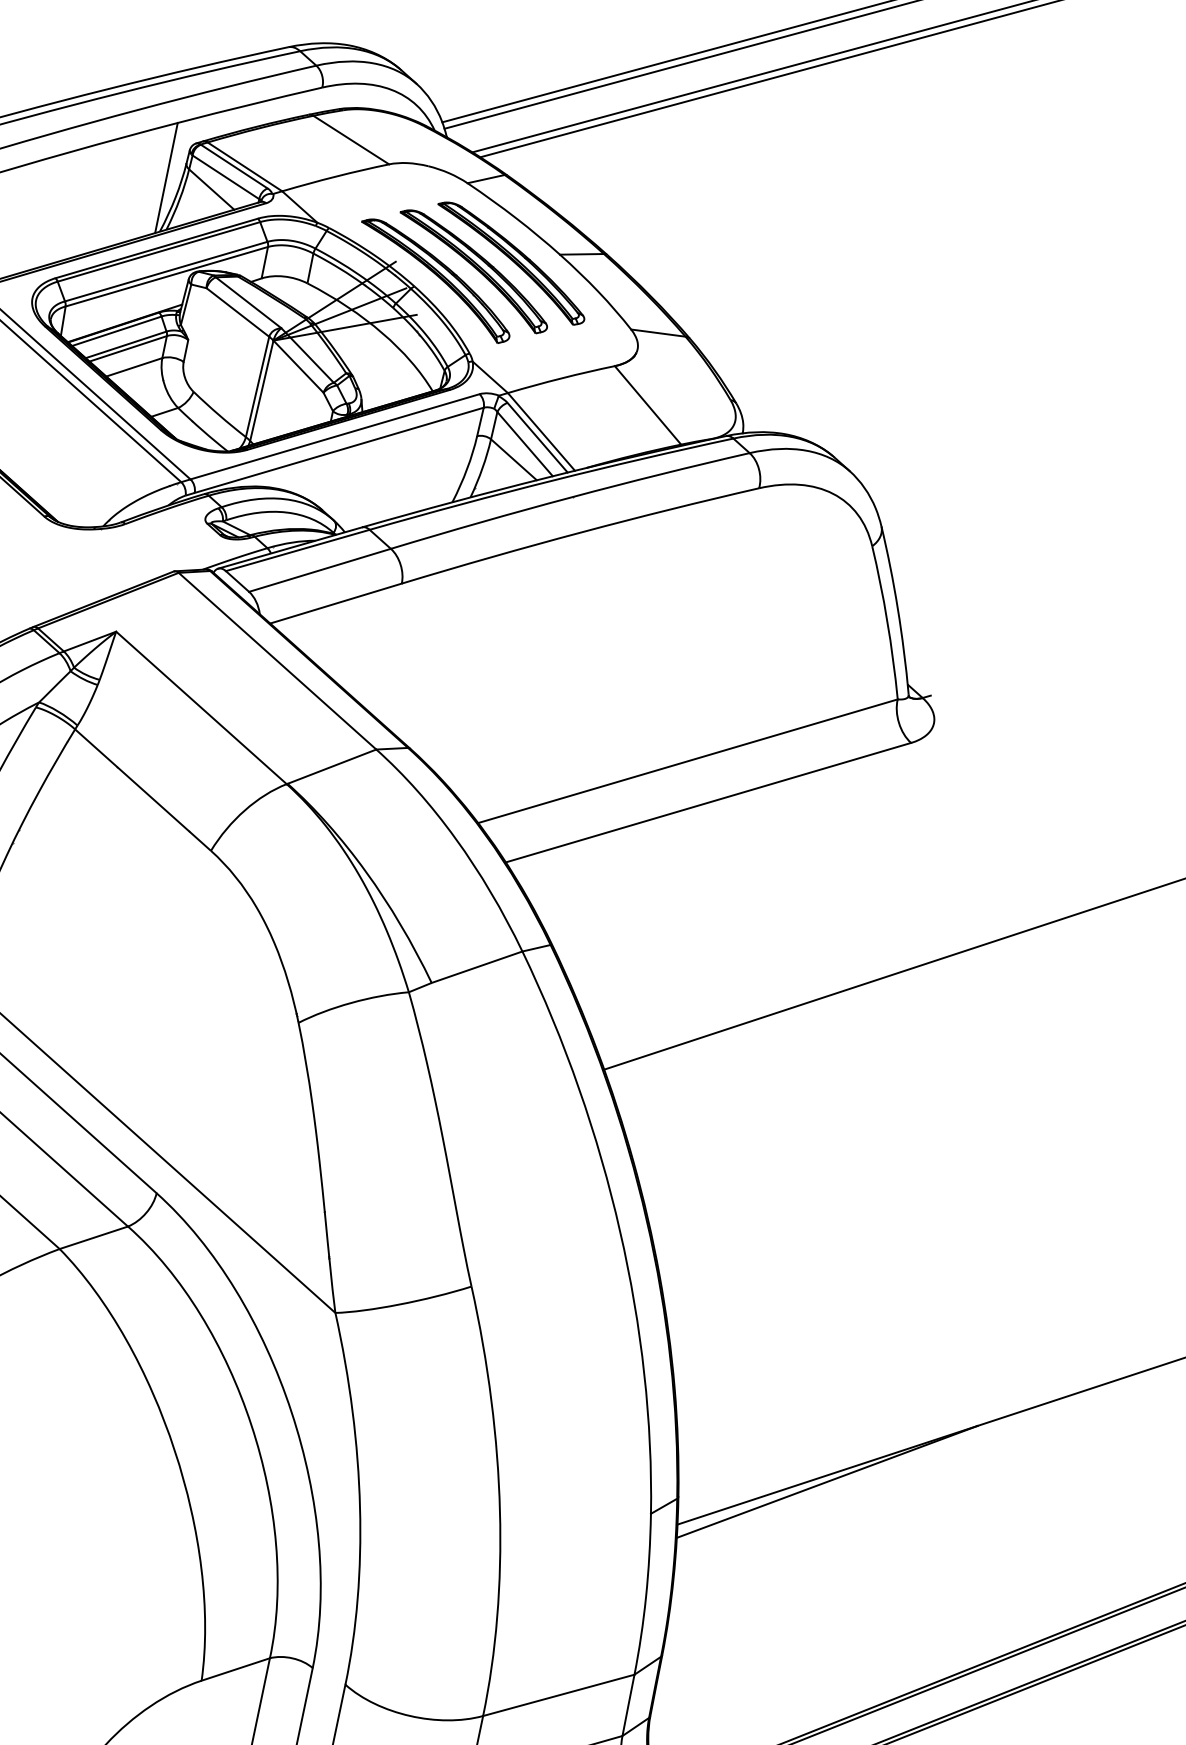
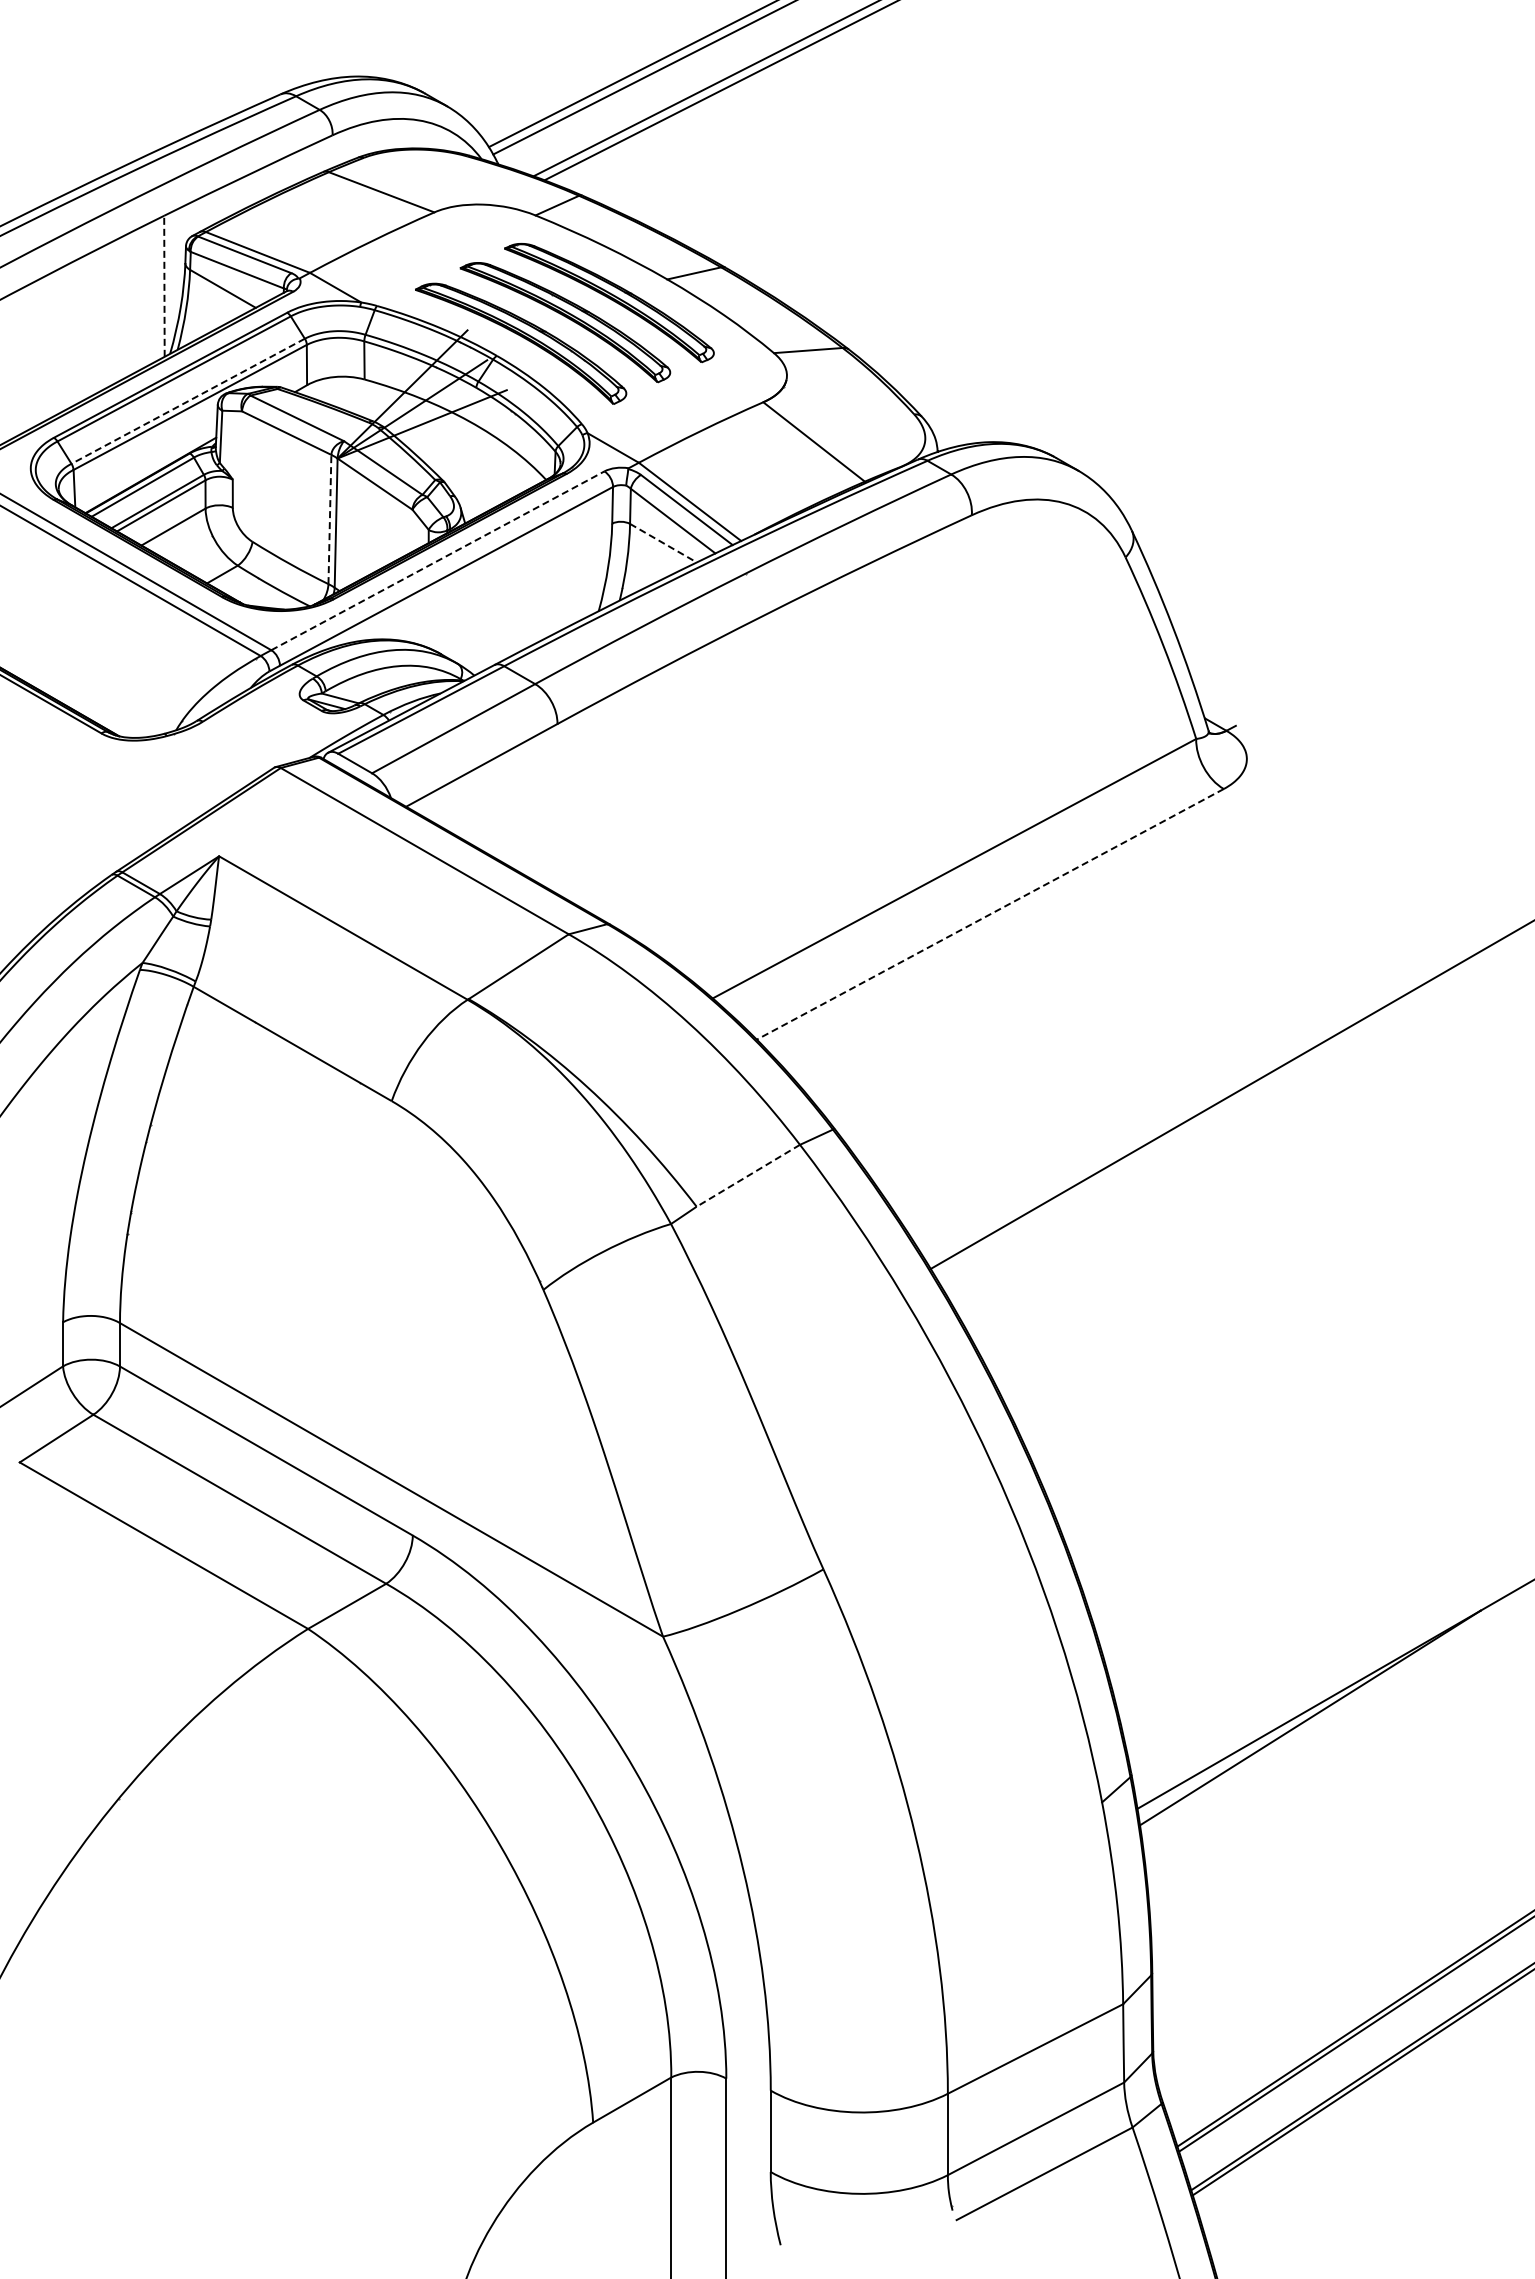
line: (166, 178) -> (164, 286), solid -> dashed
line: (165, 271) -> (187, 401), solid -> dashed
line: (257, 386) -> (329, 519), solid -> dashed
line: (335, 436) -> (438, 560), solid -> dashed
line: (513, 460) -> (663, 543), solid -> dashed
line: (707, 802) -> (989, 914), solid -> dashed
line: (476, 967) -> (747, 1176), solid -> dashed

